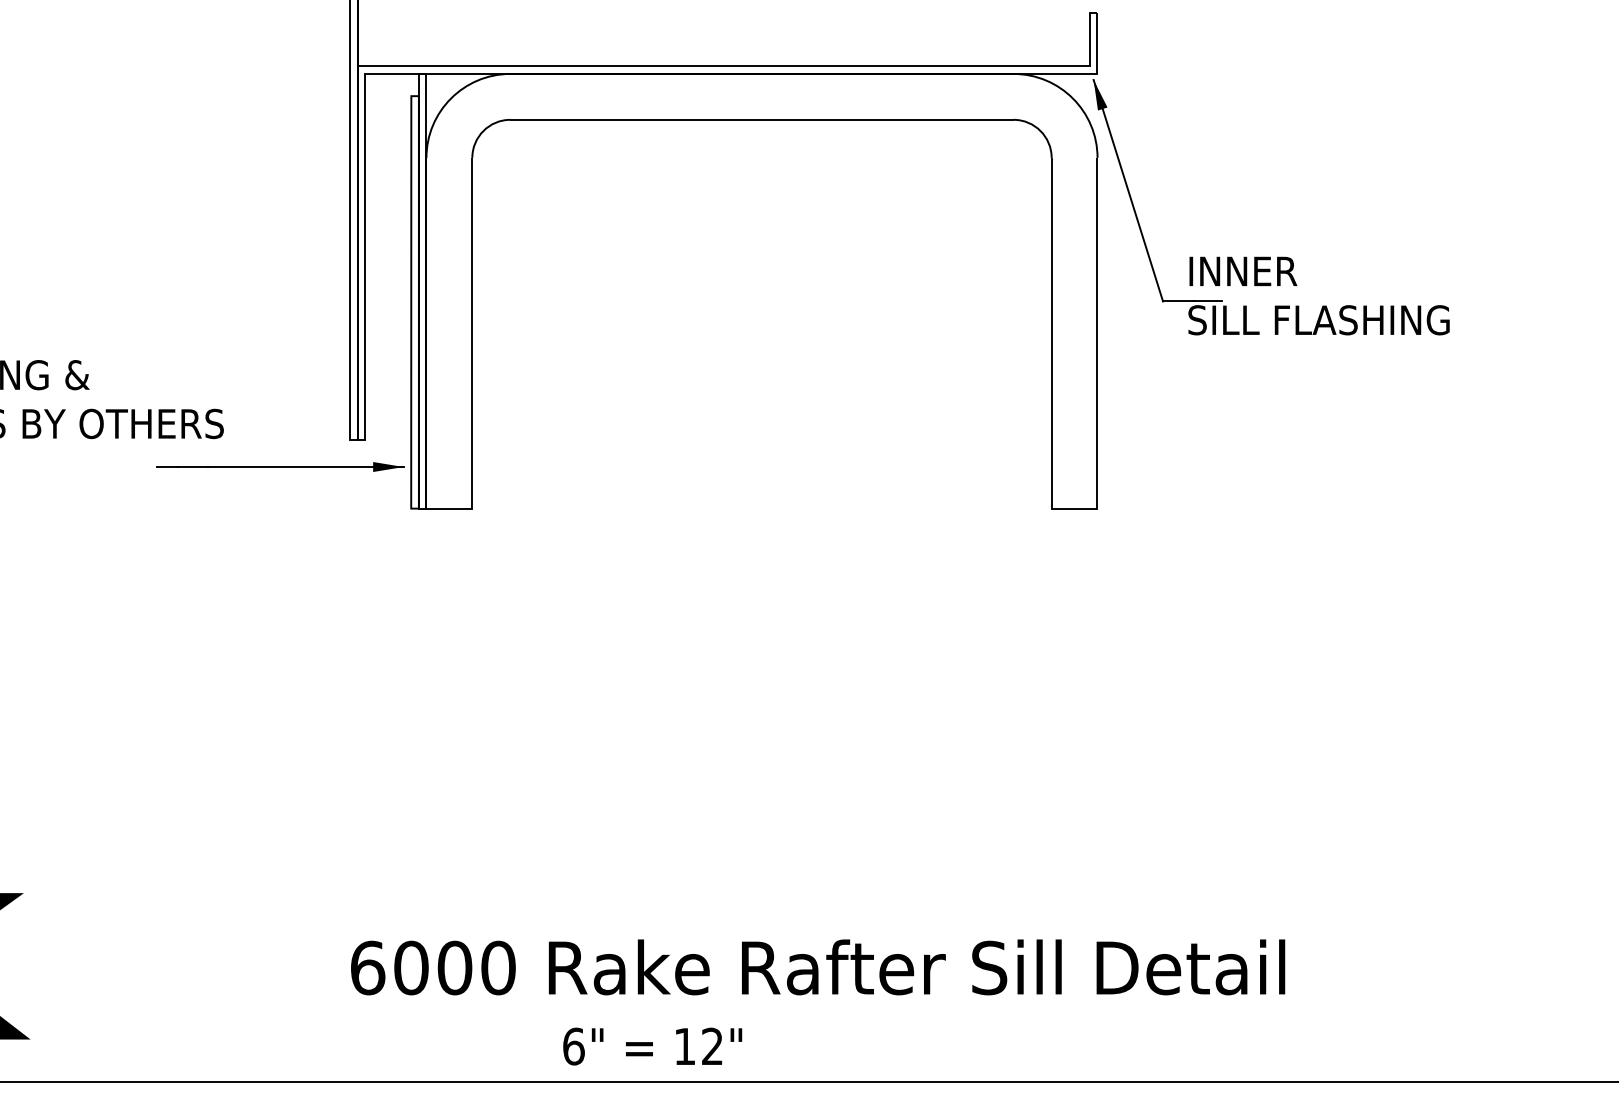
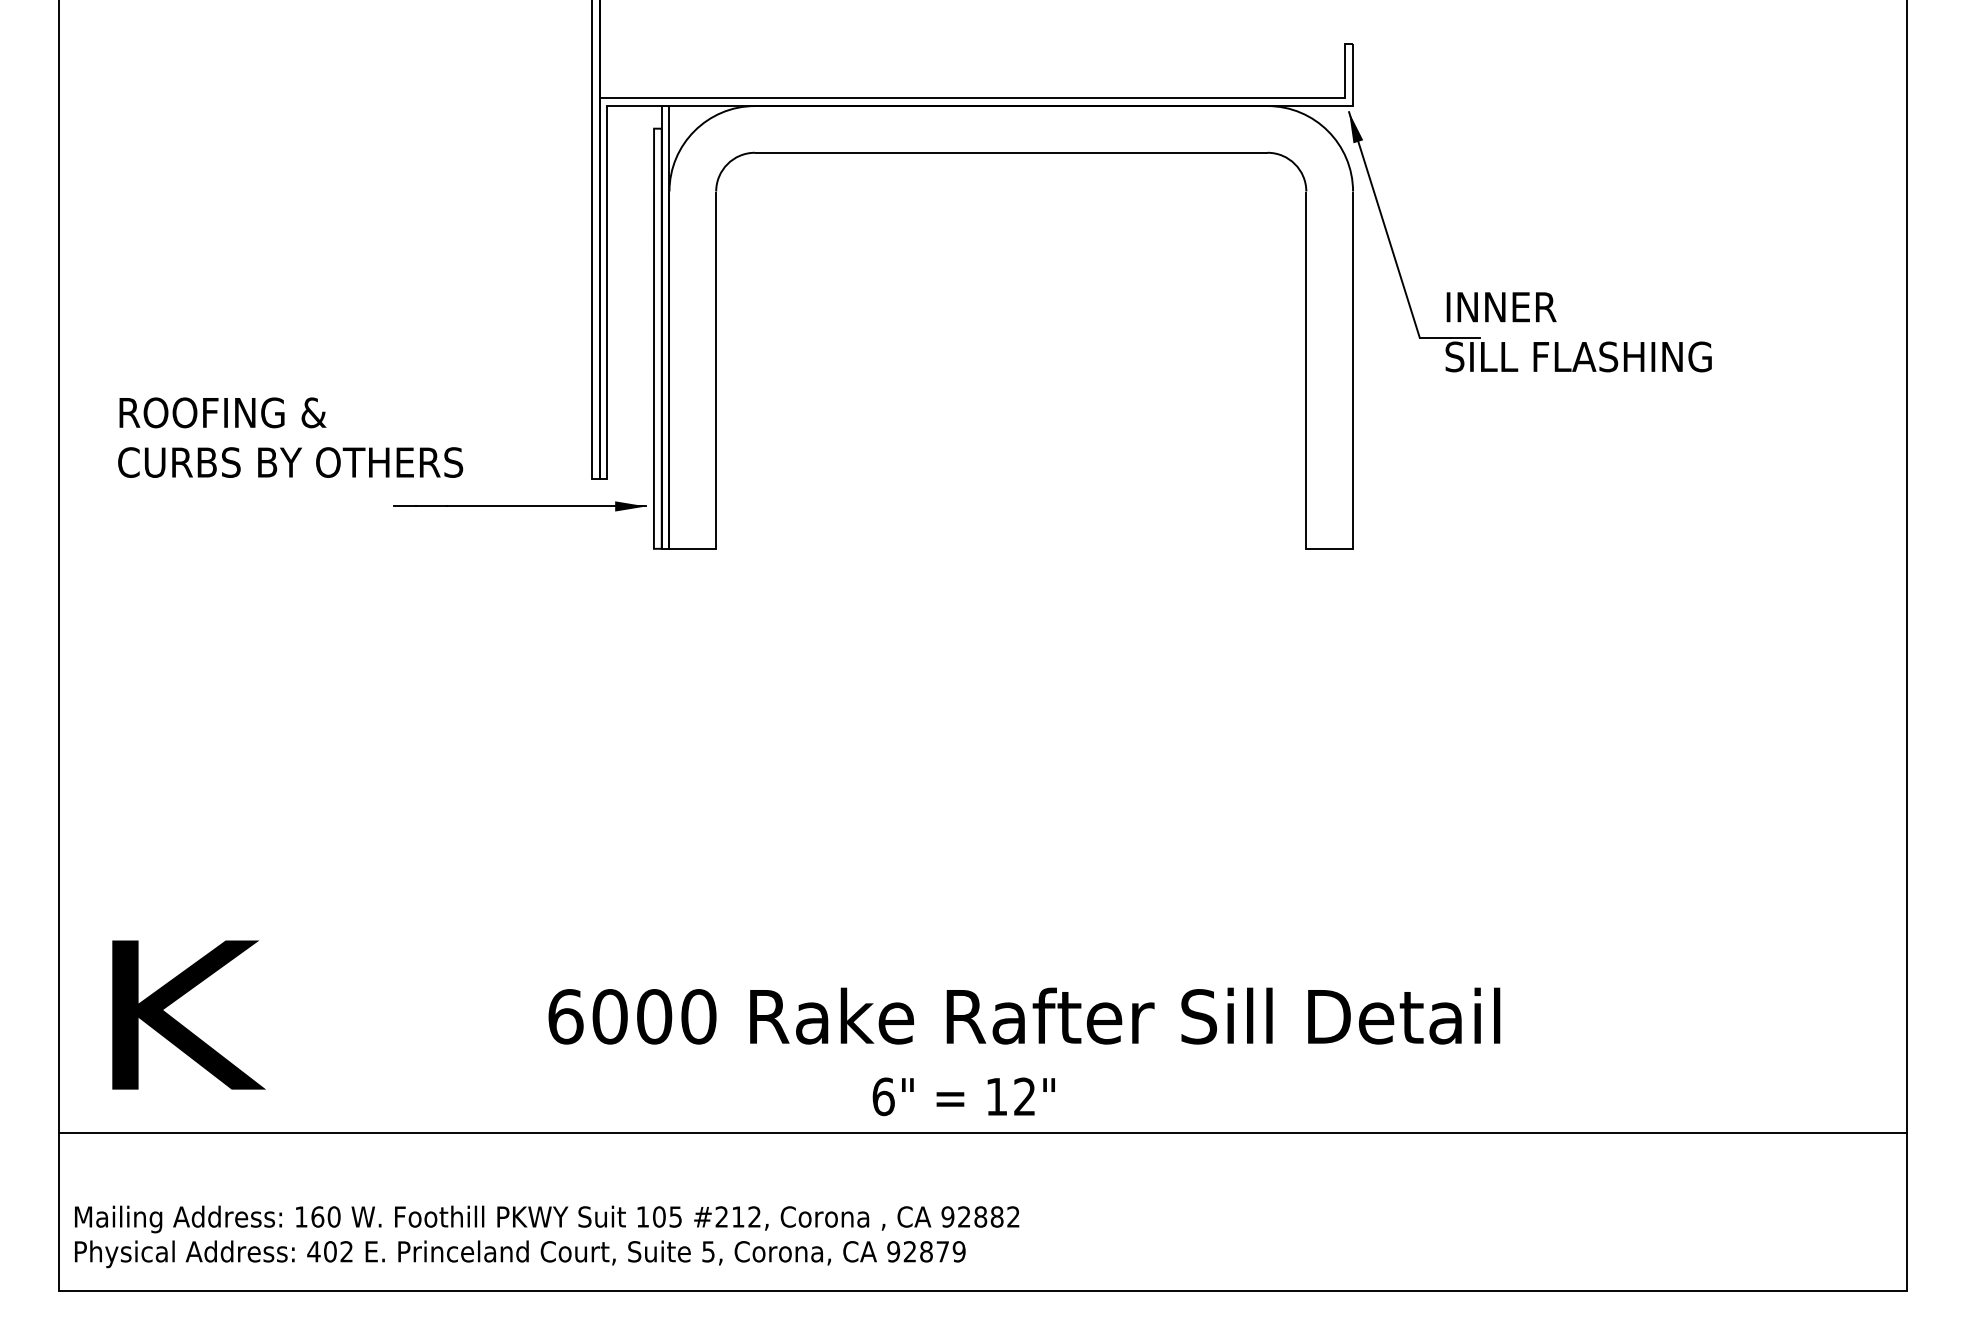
text: (818, 966) -> (1024, 1015), moved
text: (652, 1046) -> (963, 1096), moved

